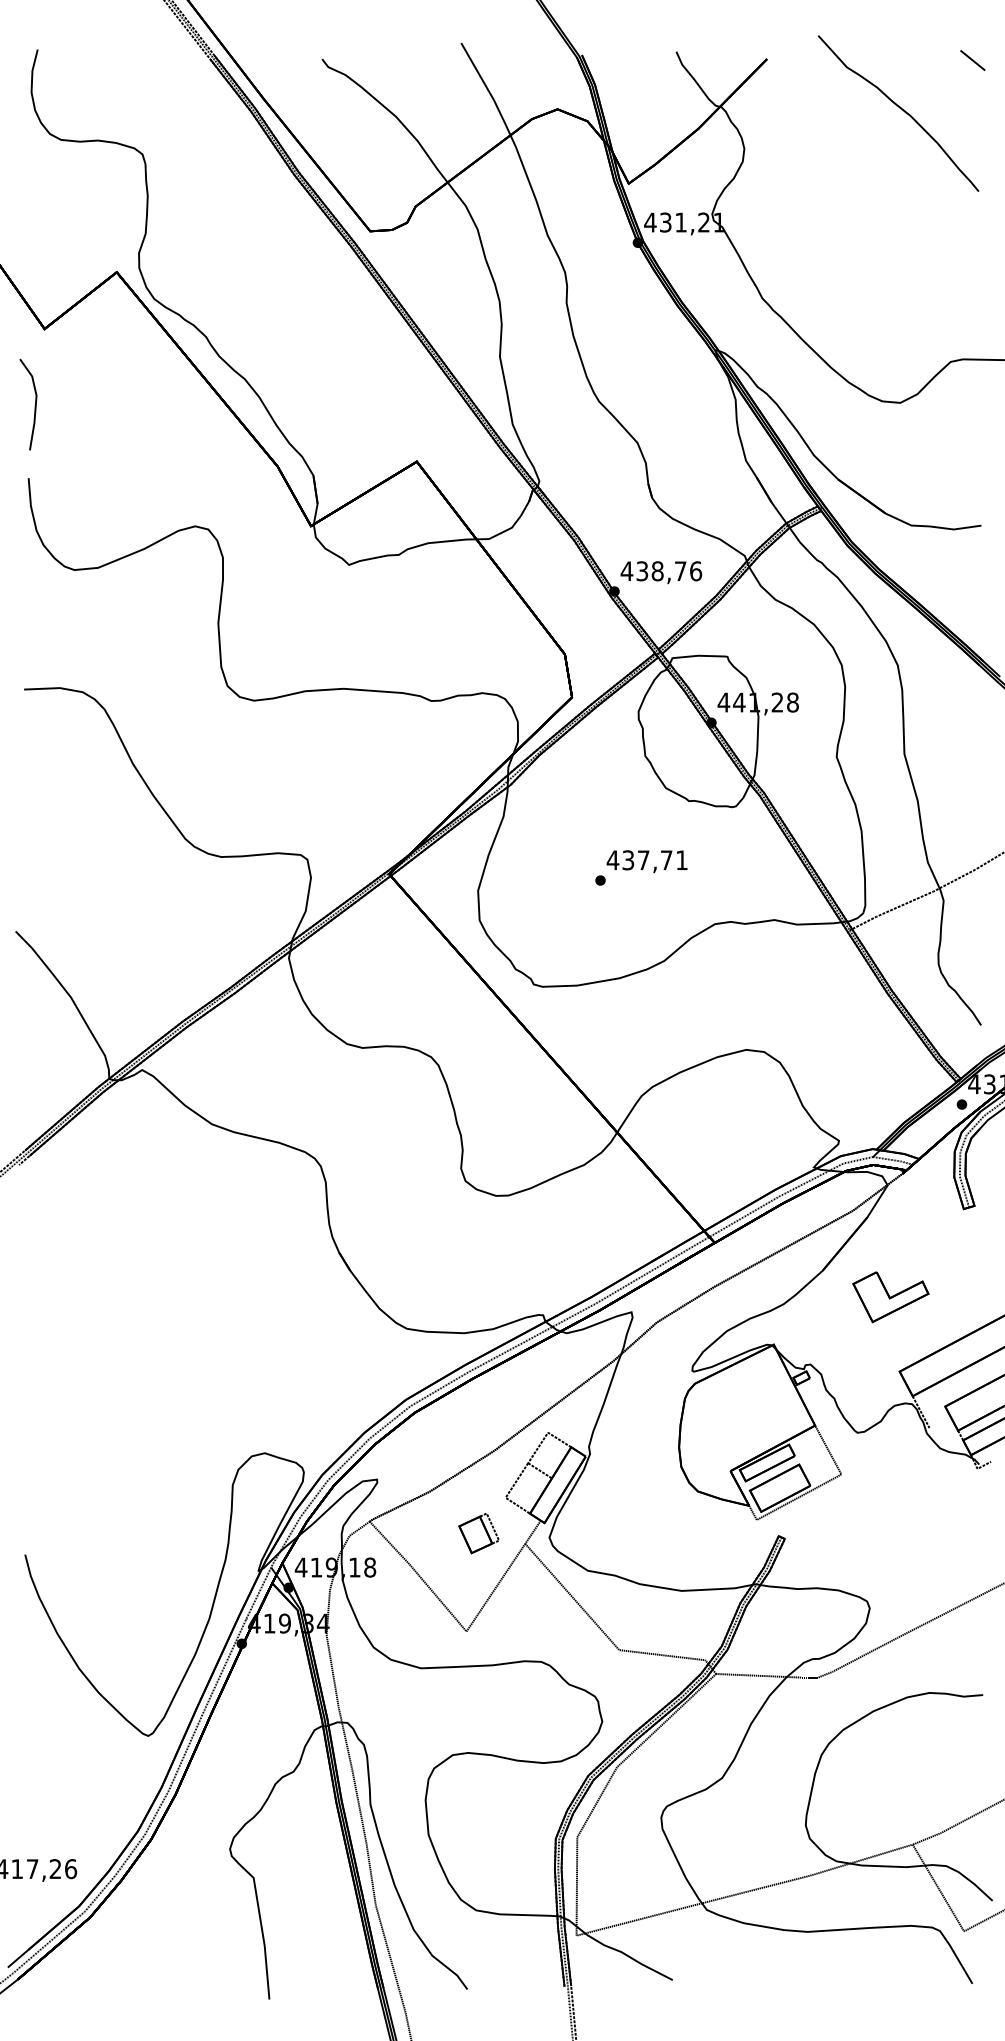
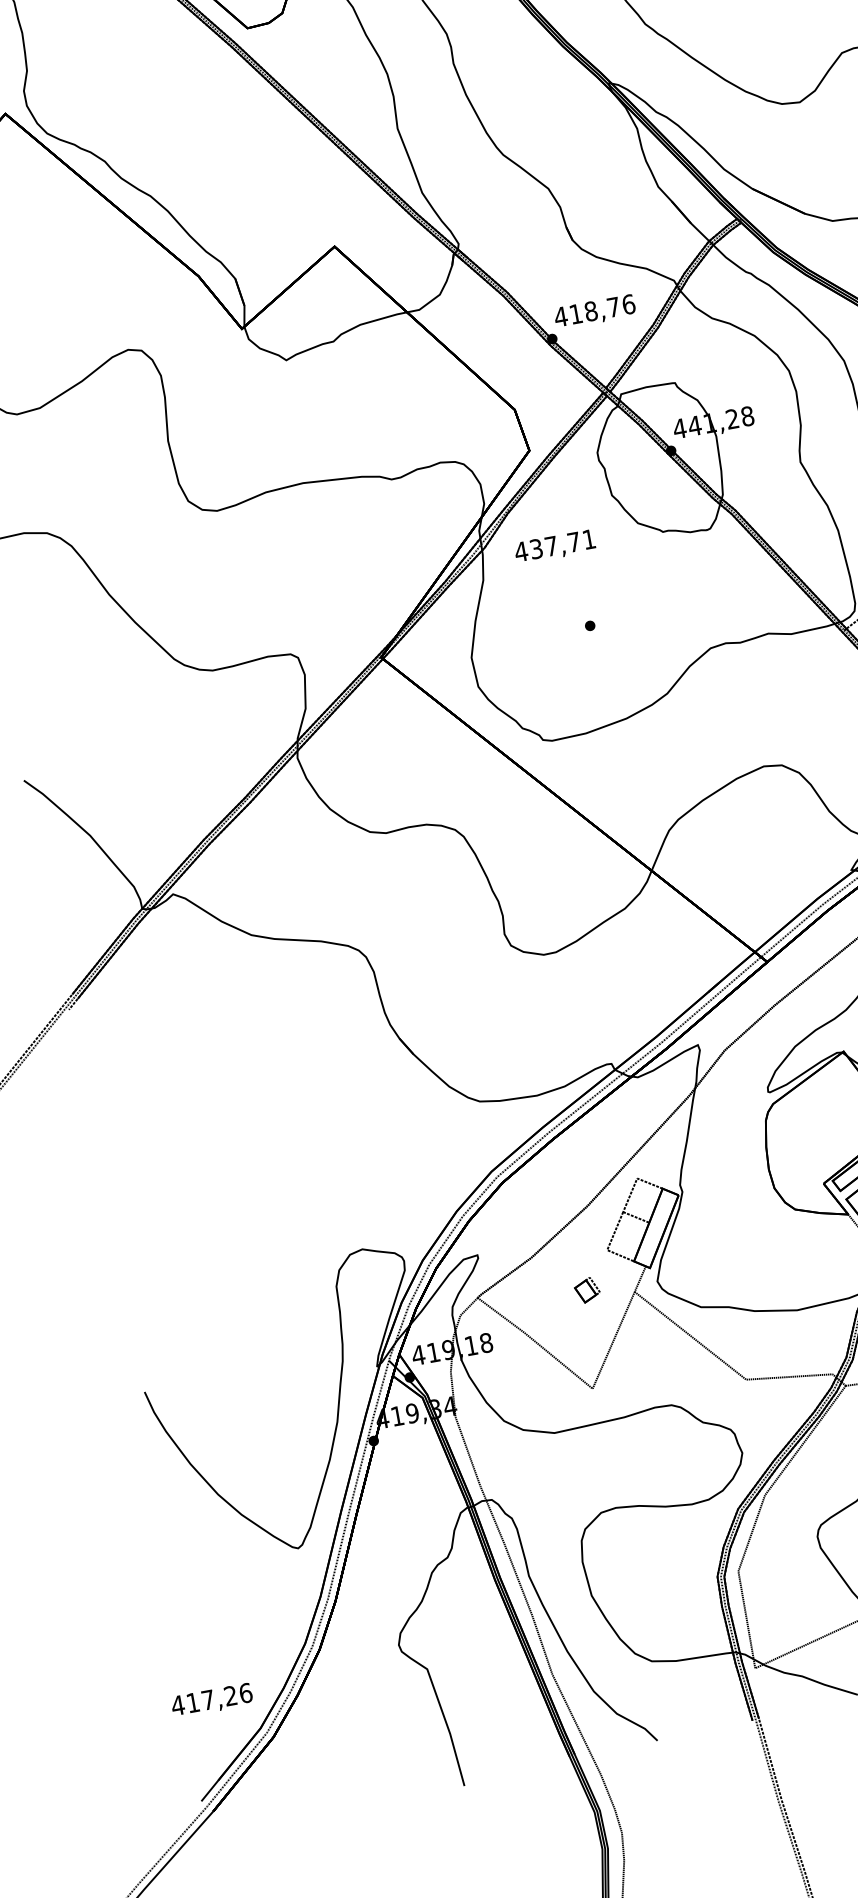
text: (642, 571) -> (576, 314), 438,76 -> 418,76
text: (646, 861) -> (554, 546), moved
part: (478, 1533) -> (586, 1290), size x0.6

